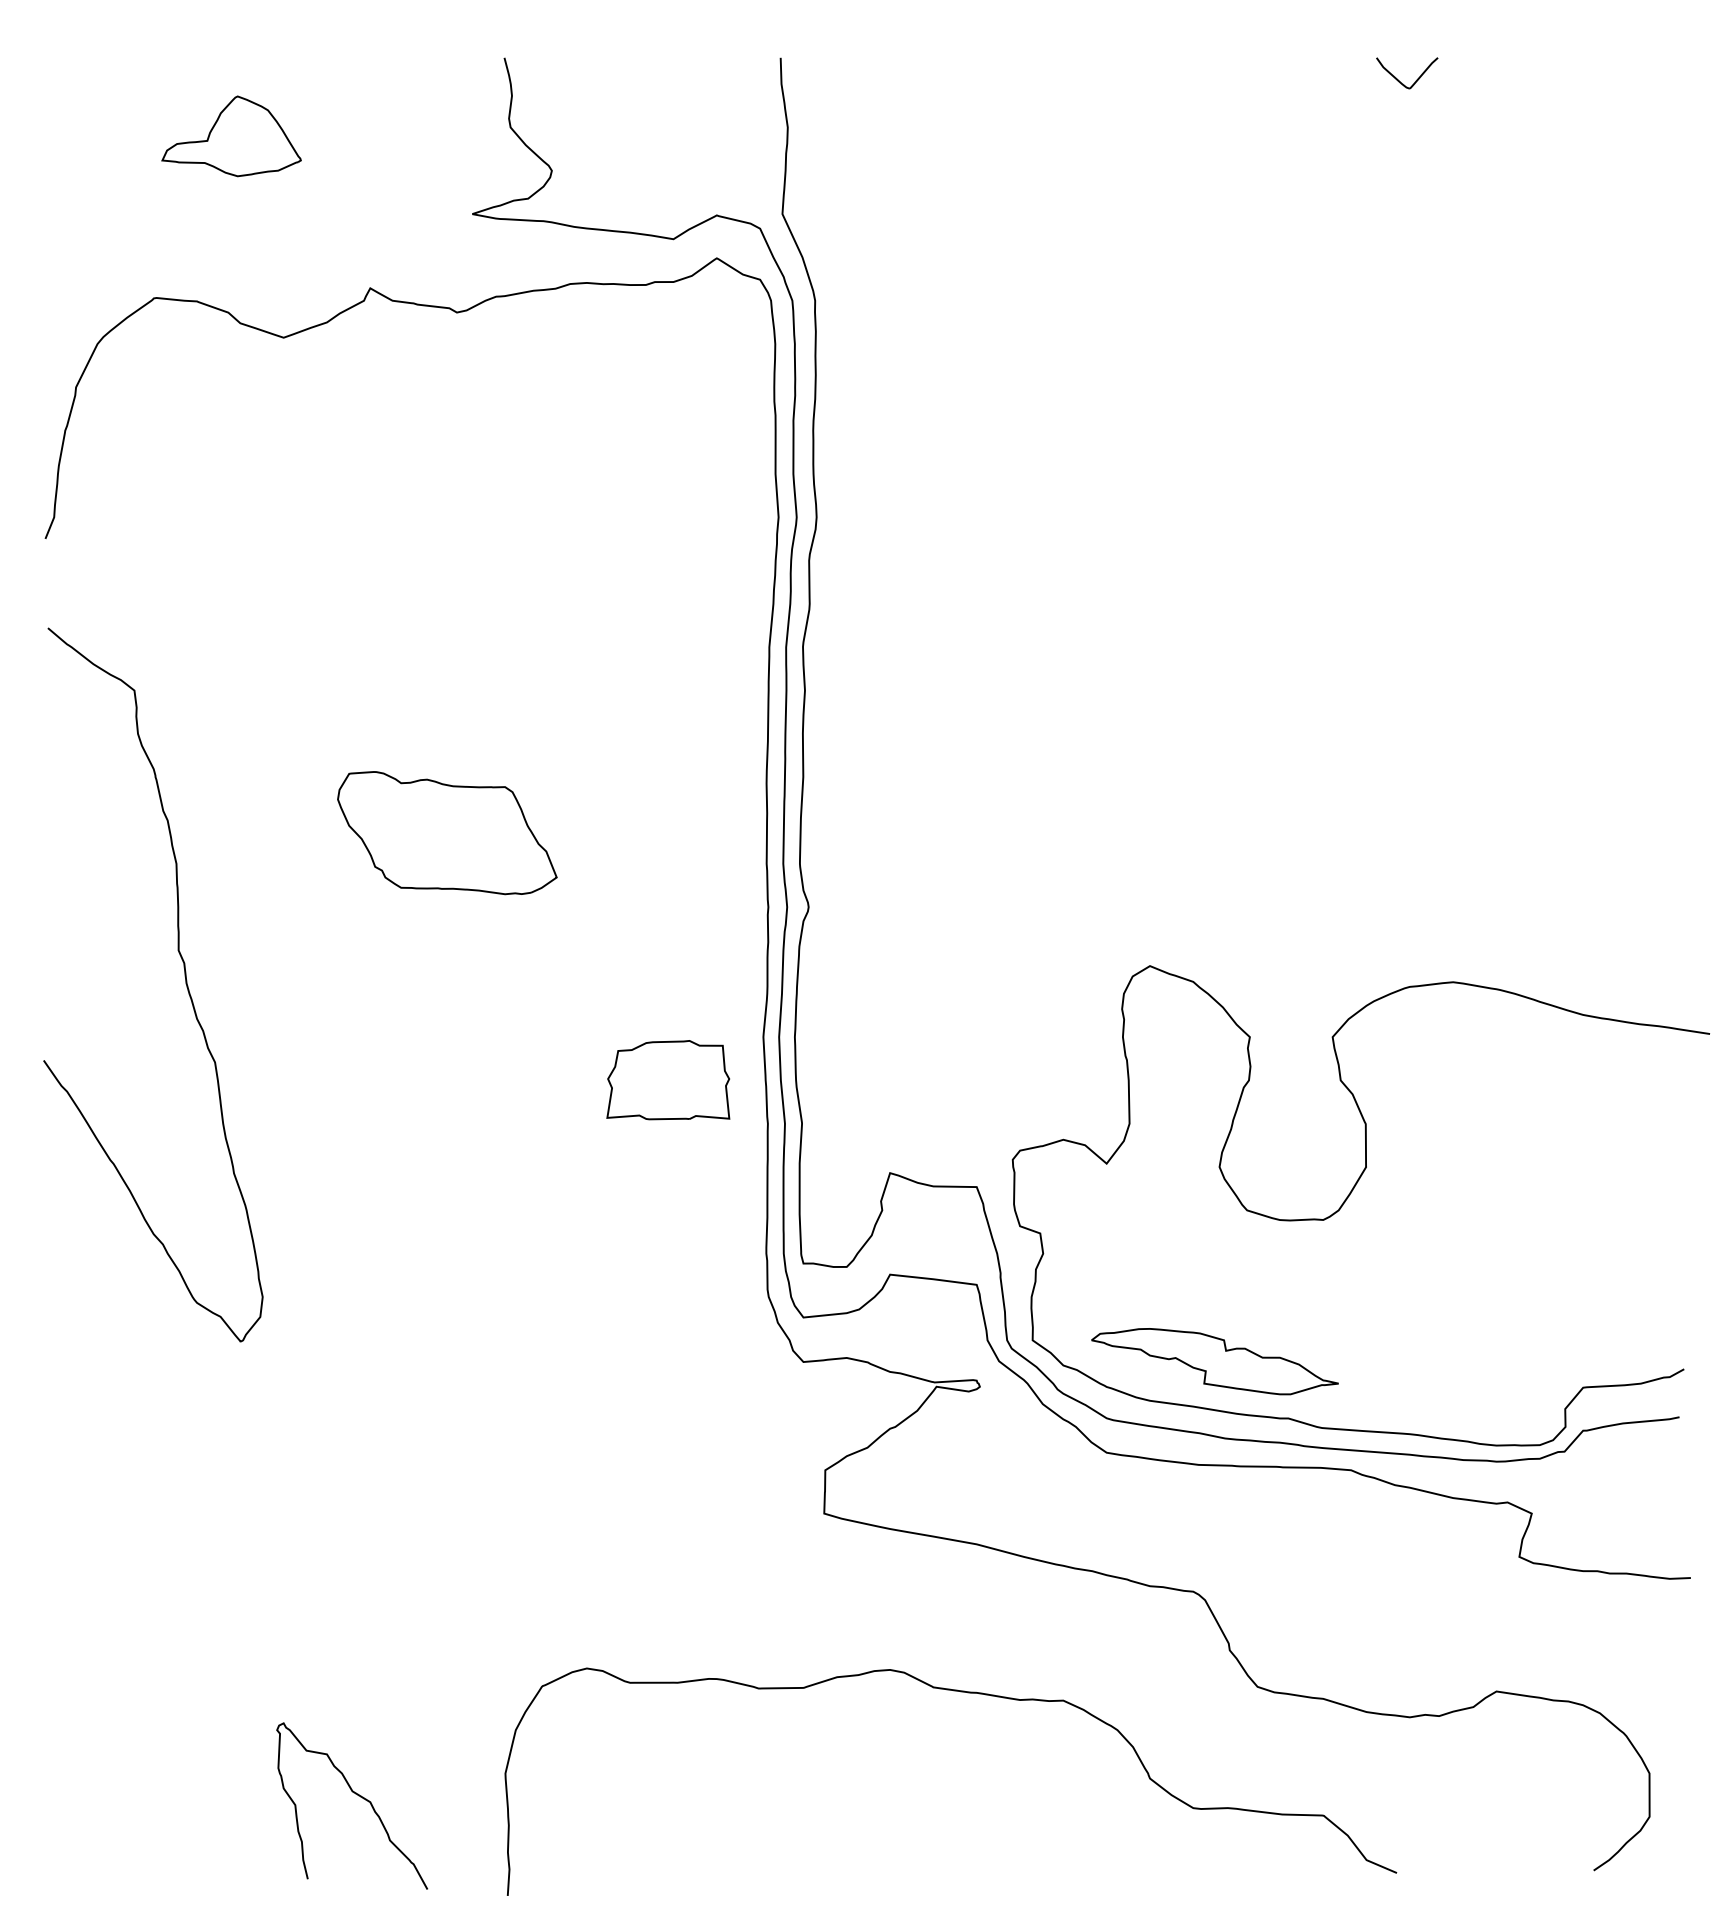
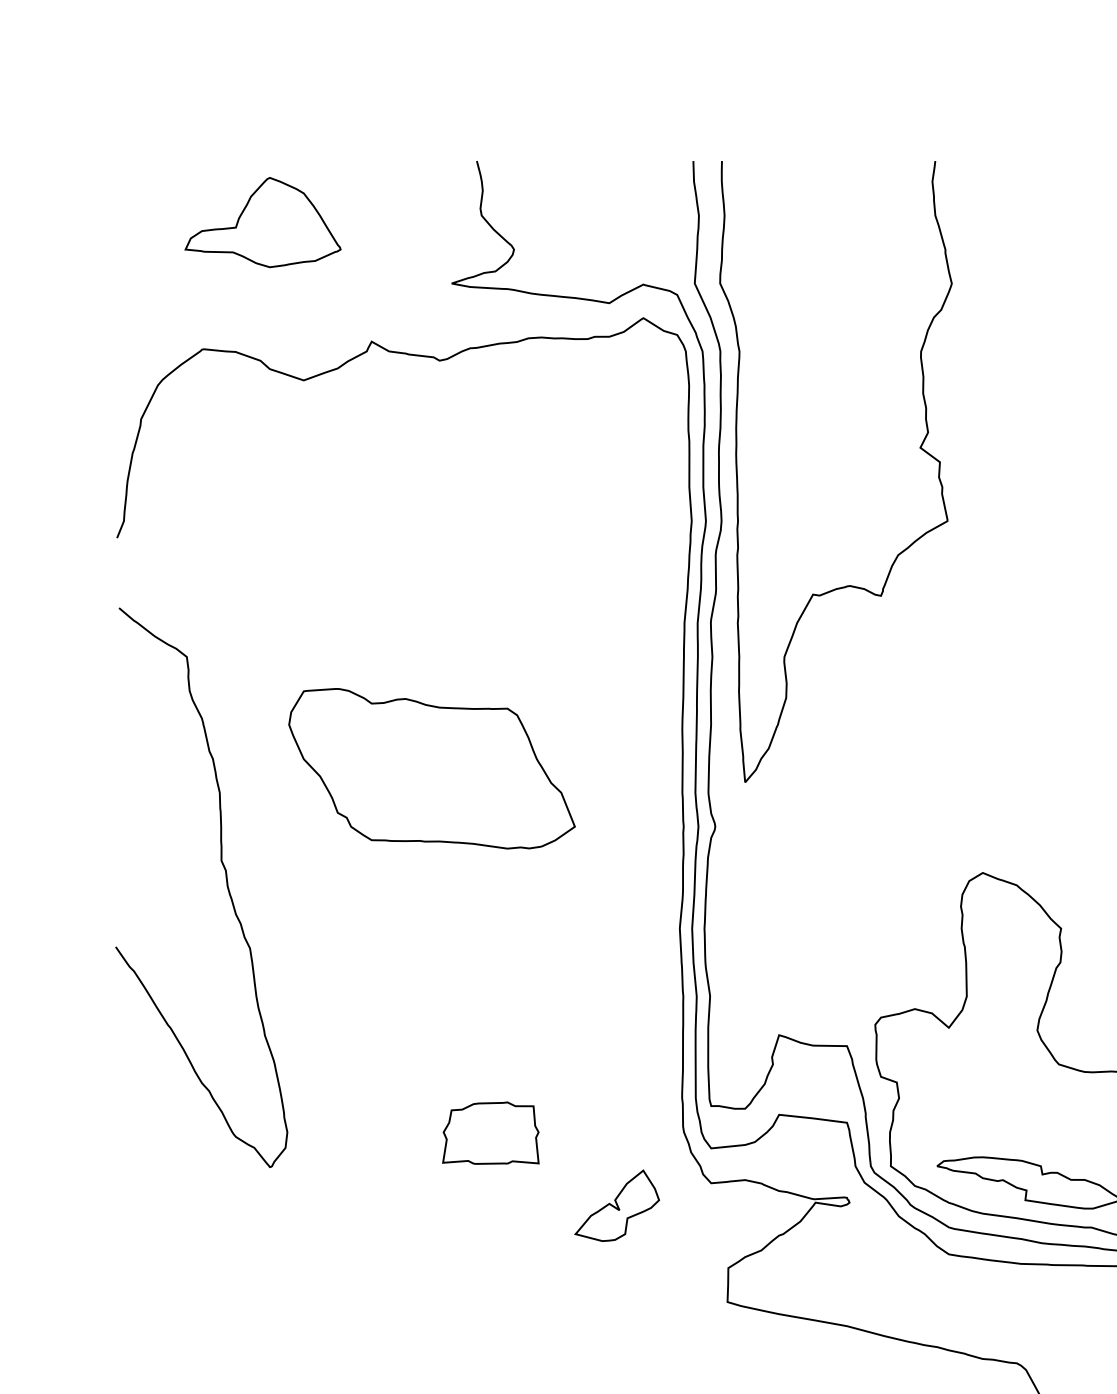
part: (231, 136) -> (262, 222), size x1.43
curve: (1069, 424) -> (919, 448), added
part: (447, 832) -> (432, 768), size x1.67
part: (668, 1080) -> (491, 1133), moved
part: (683, 1390) -> (617, 1205), added

